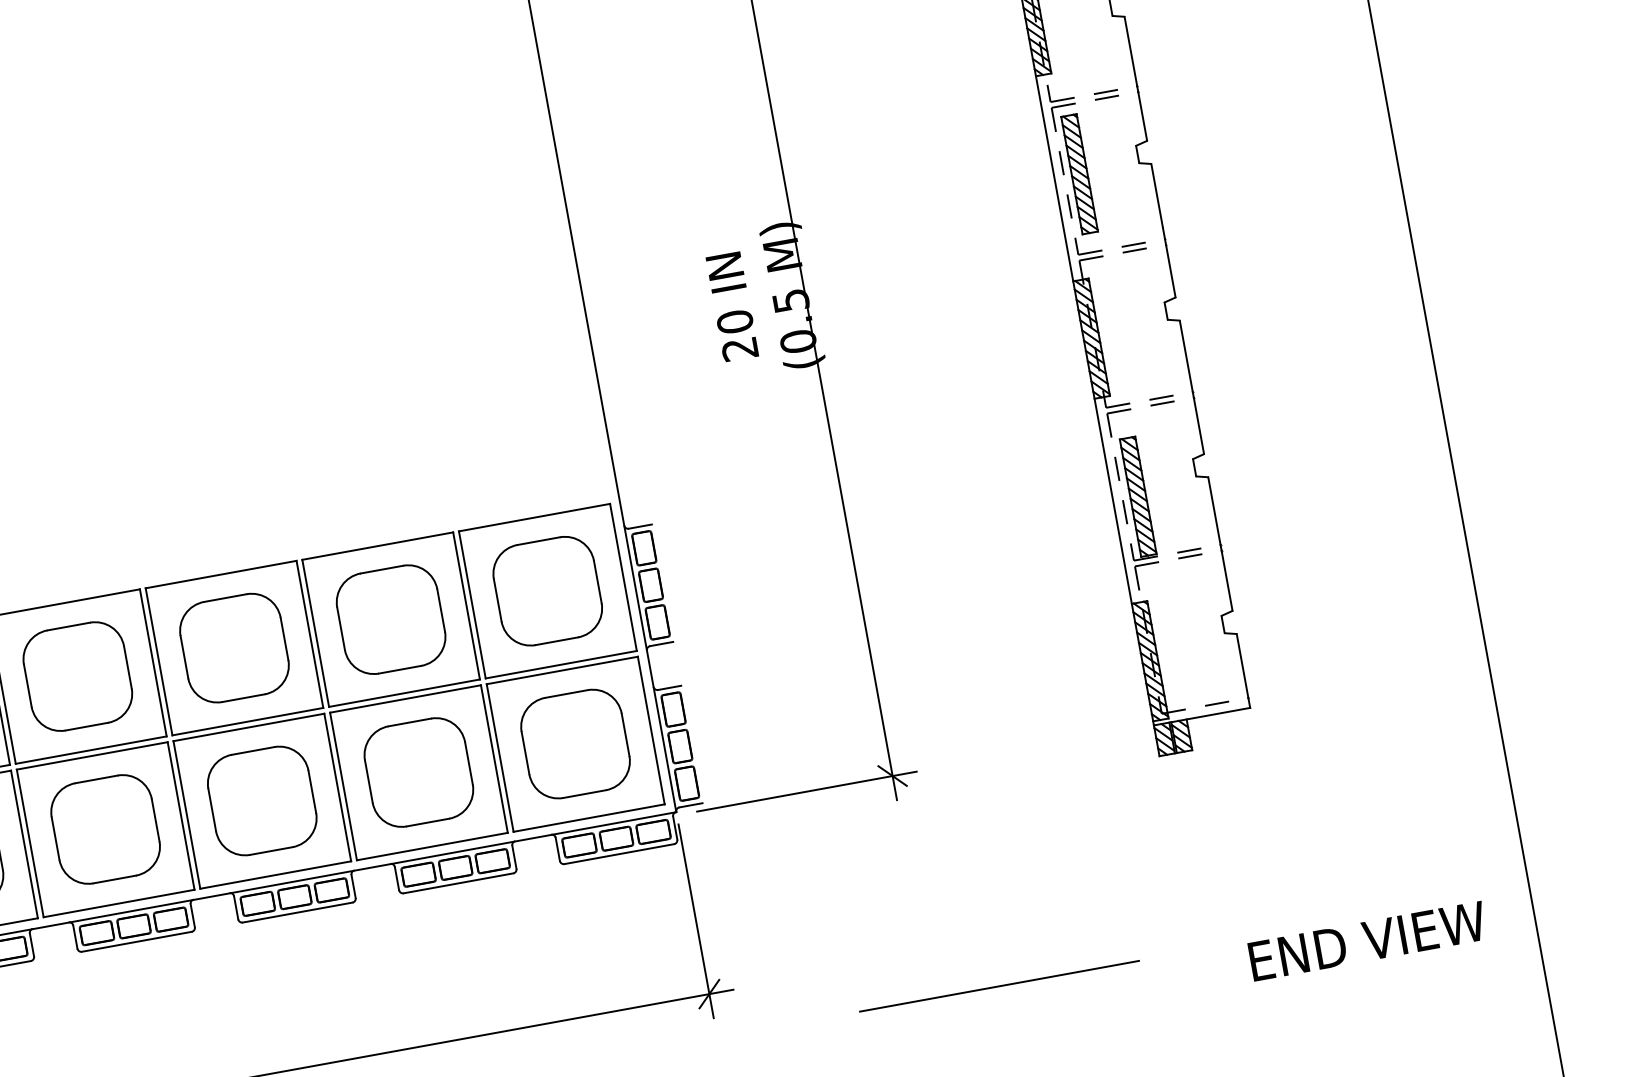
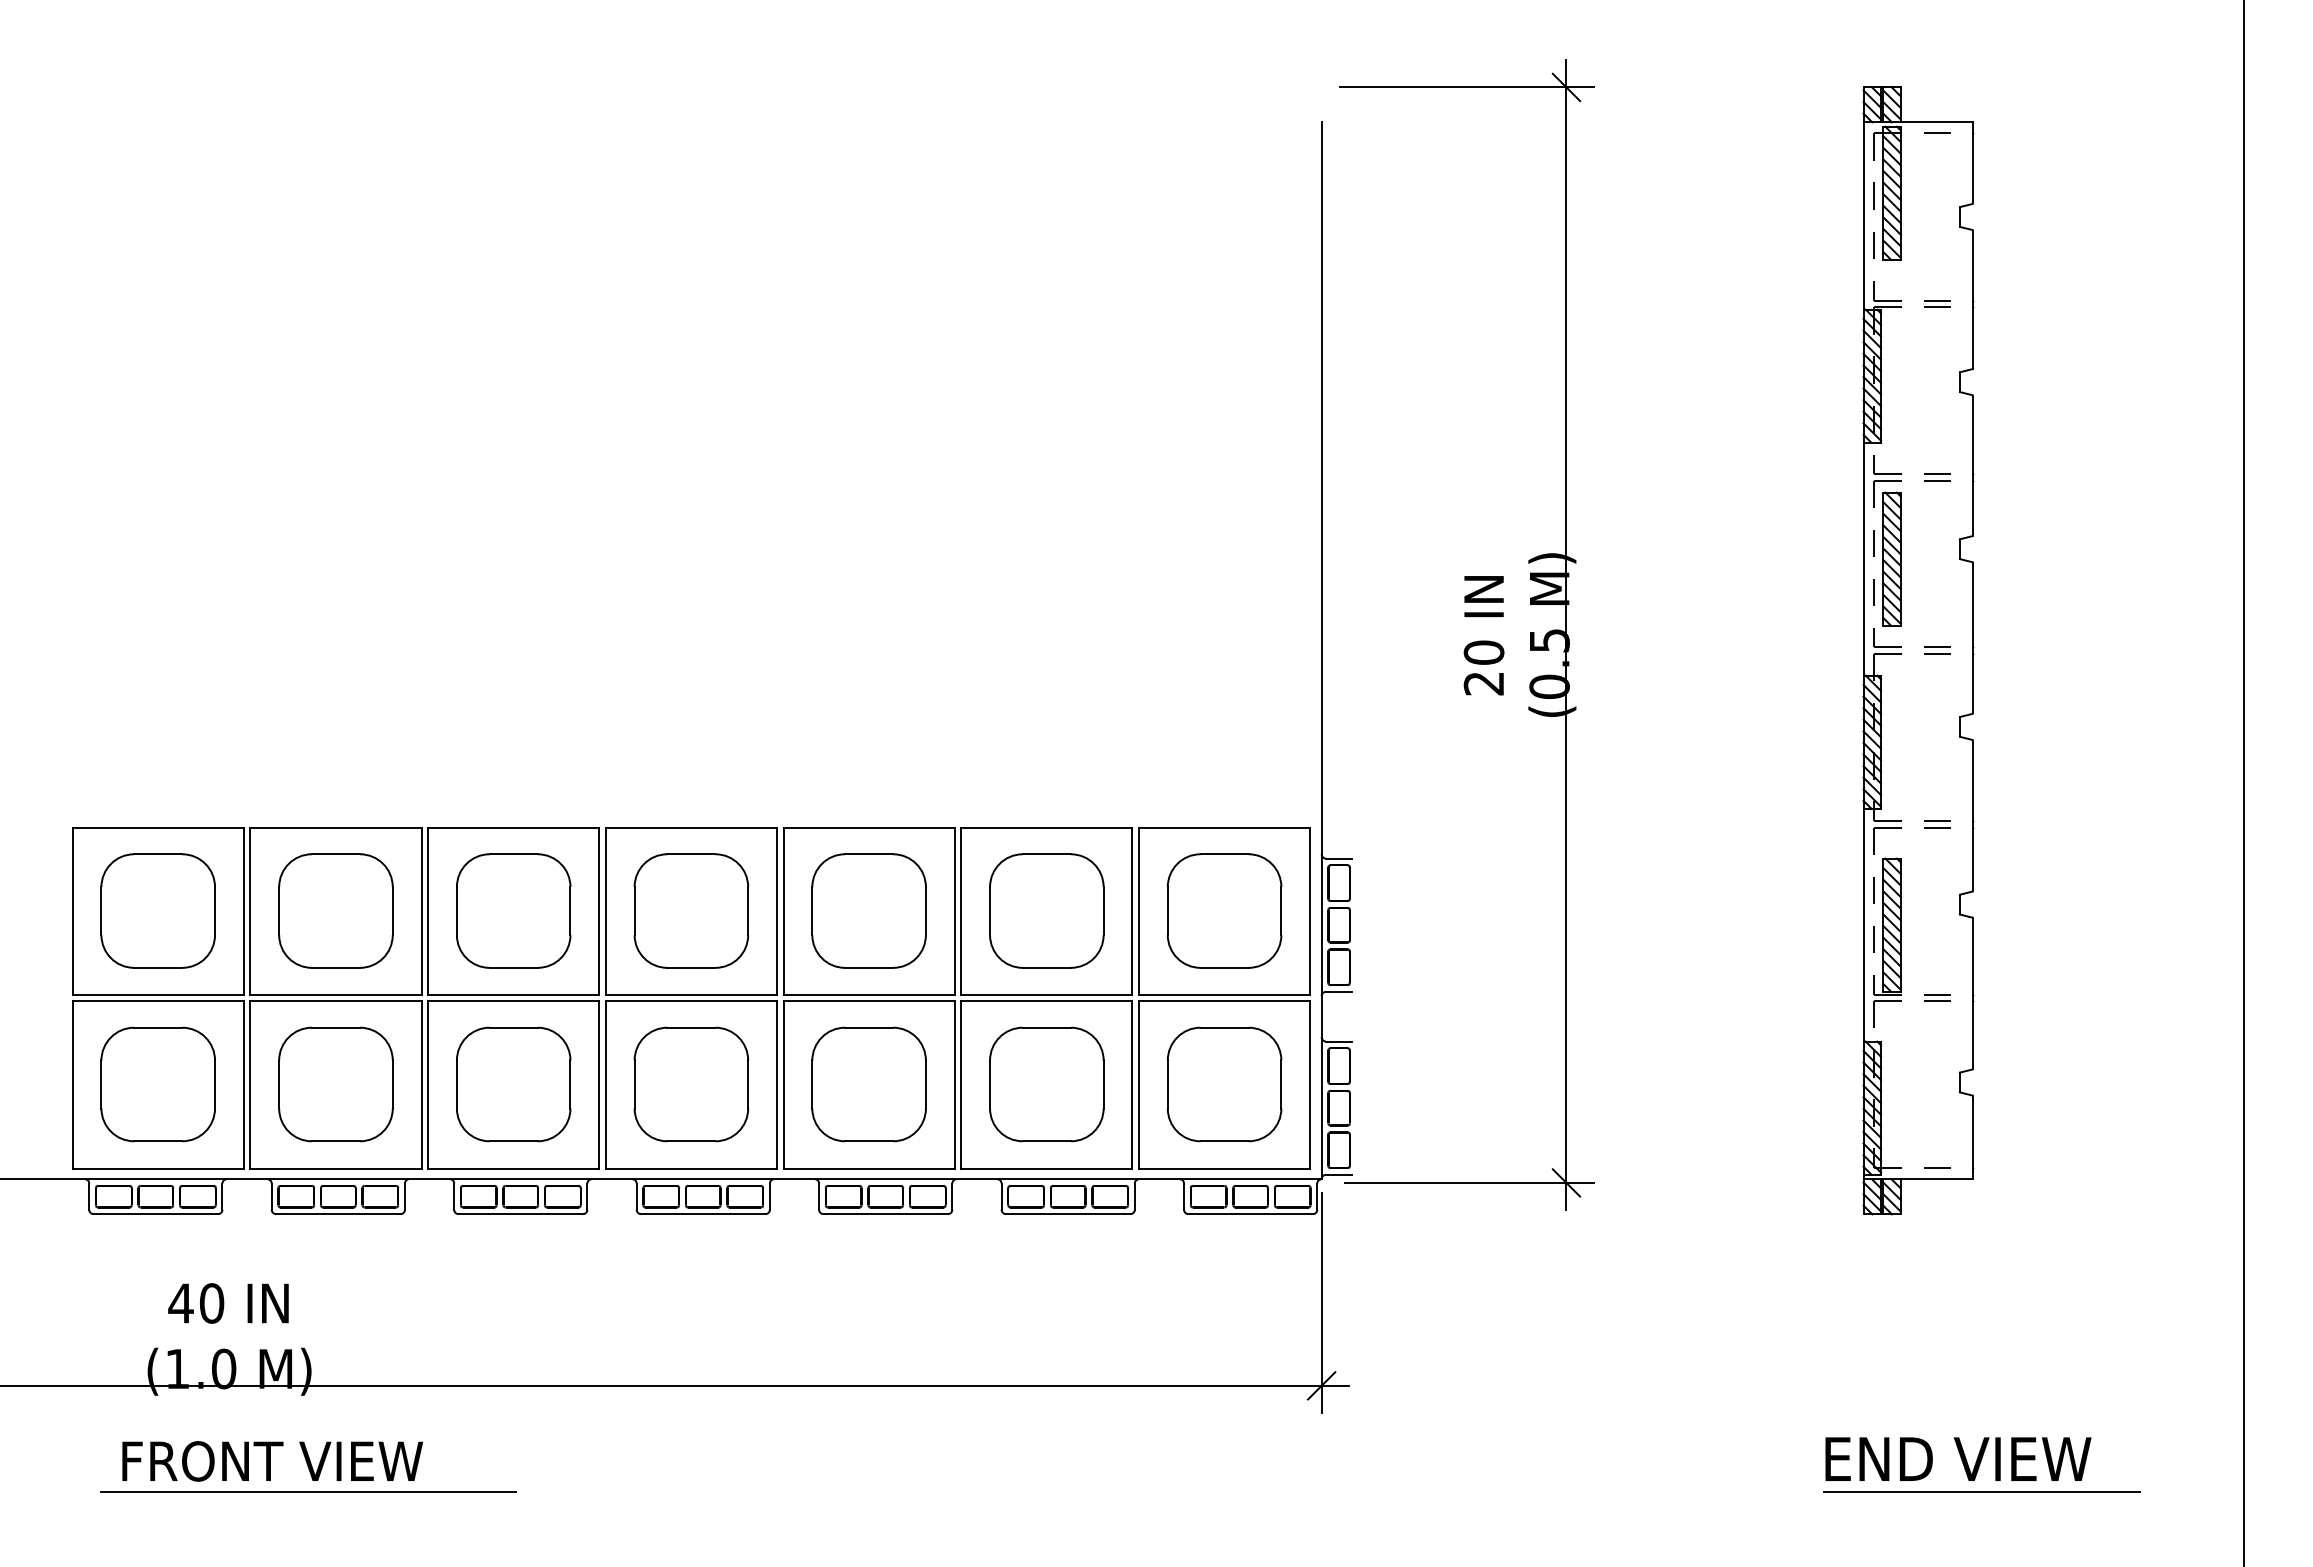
text: (1367, 940) -> (1958, 1458), moved
line: (999, 985) -> (1981, 1491), moved

